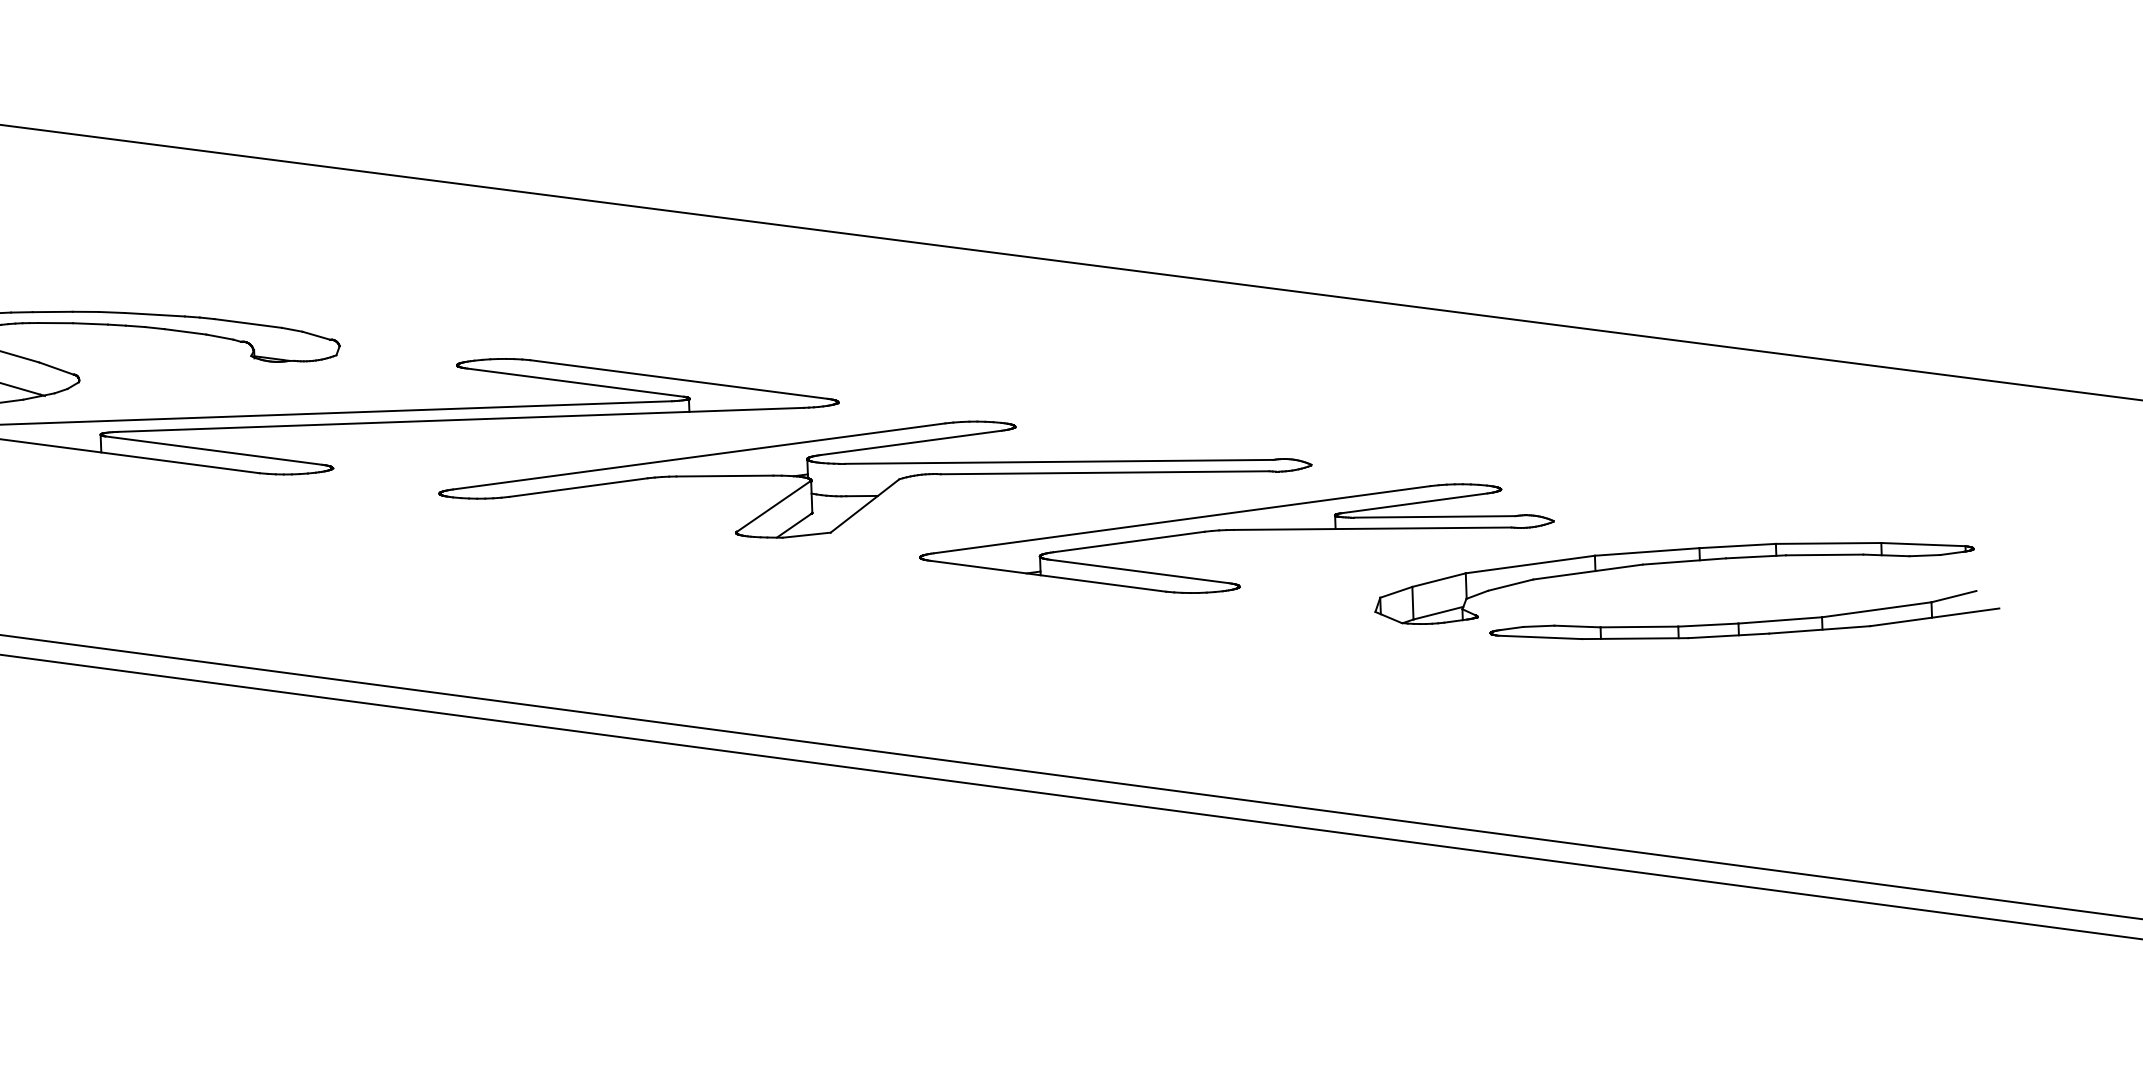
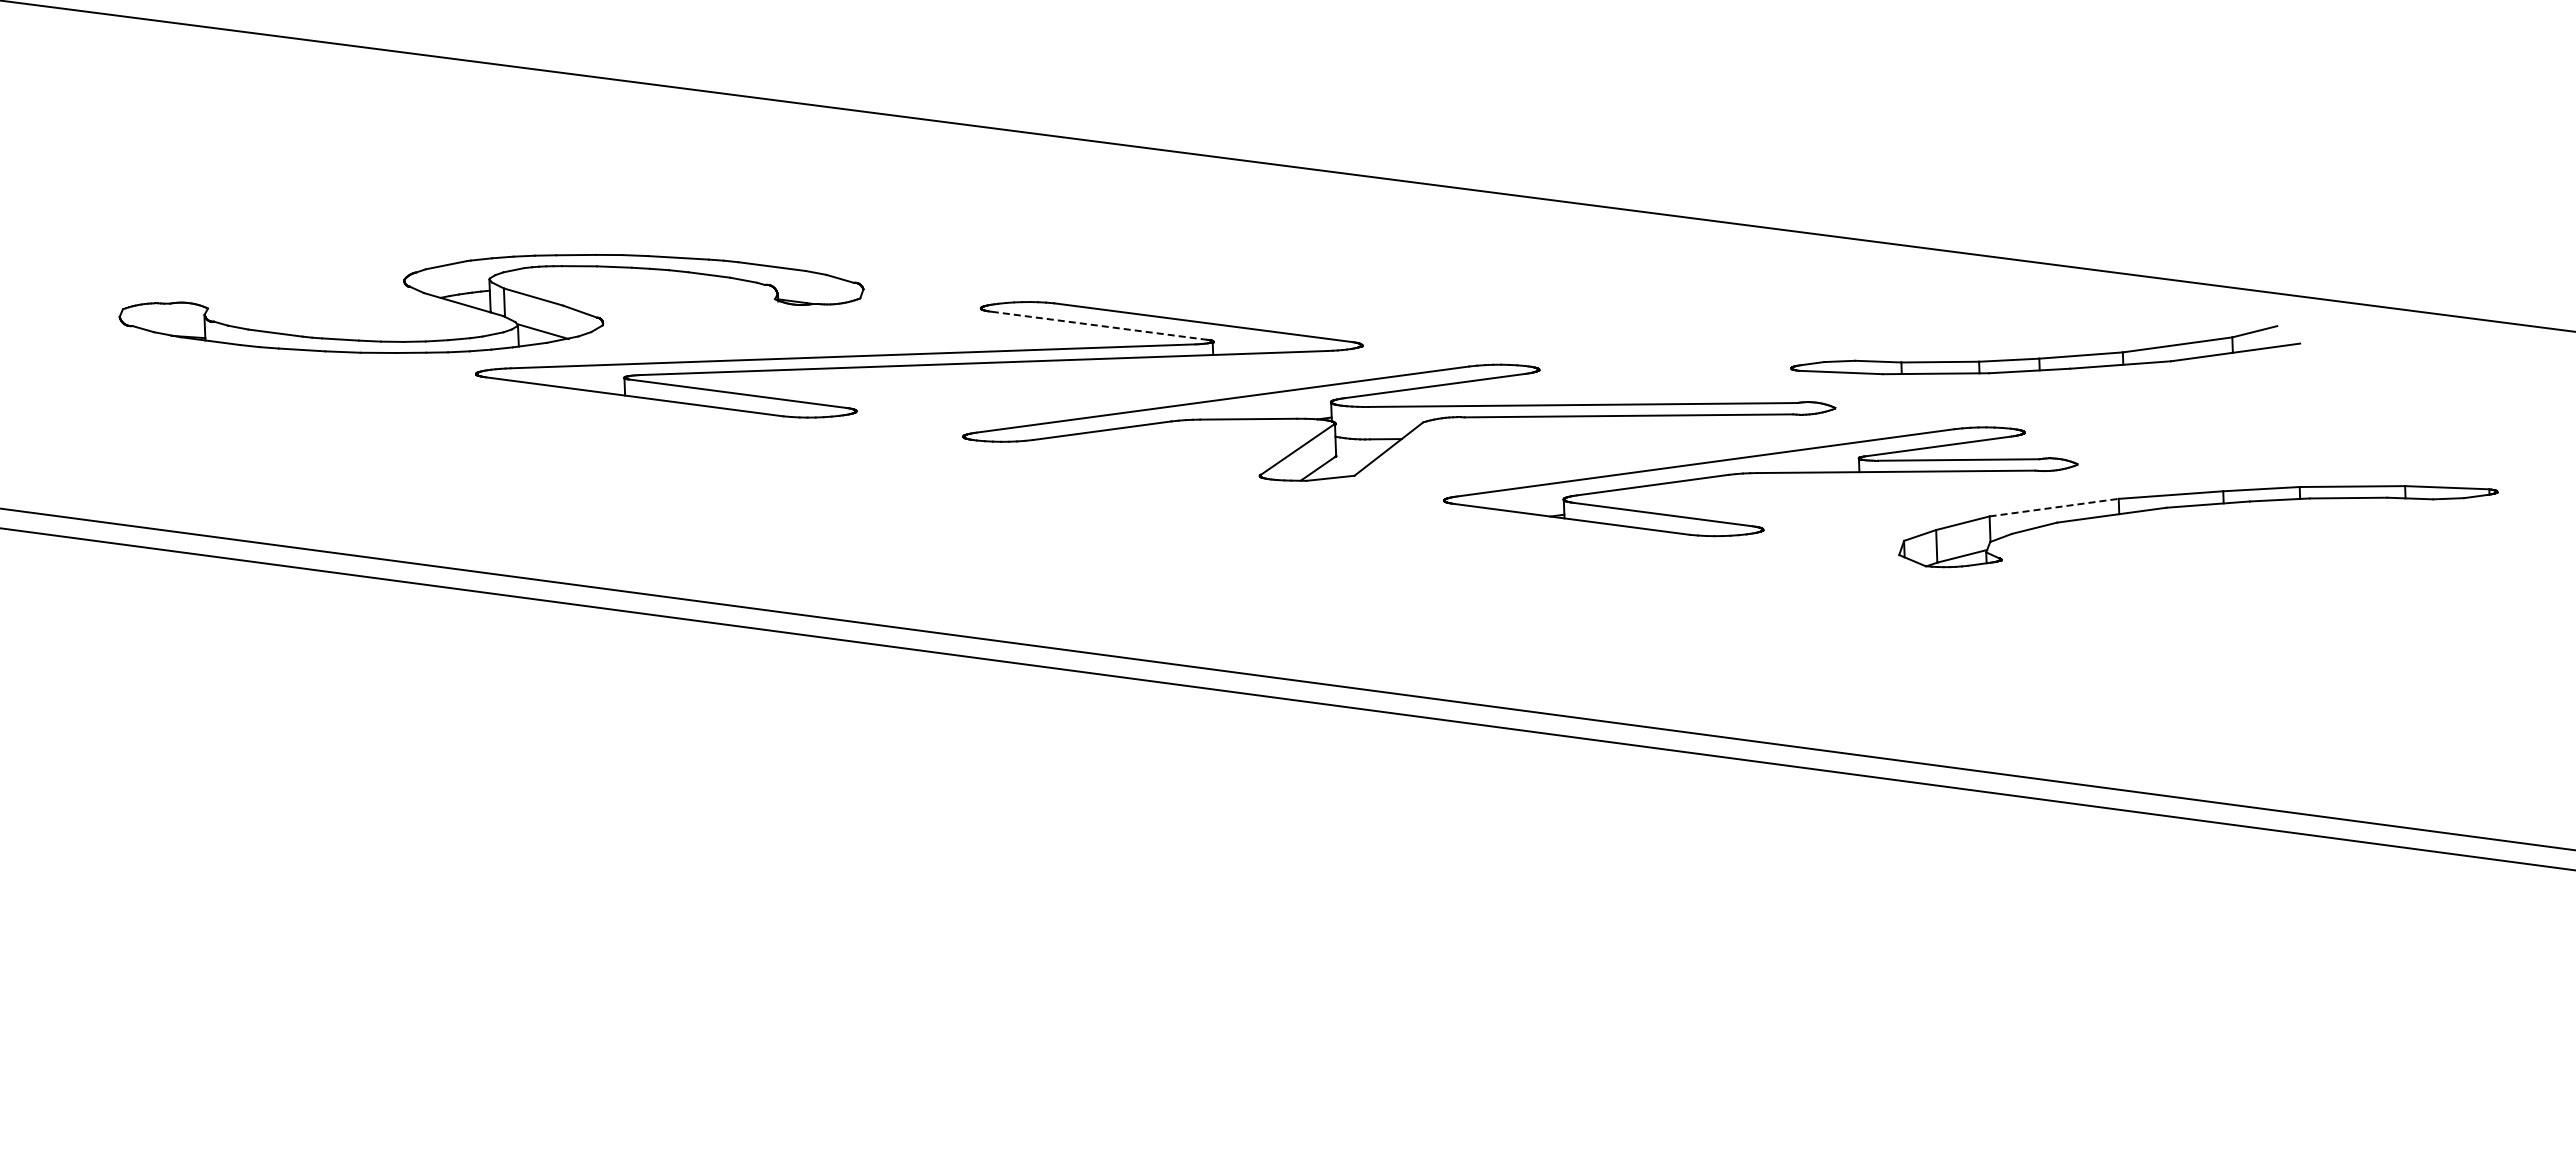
line: (574, 382) -> (1098, 325), solid -> dashed
line: (1530, 564) -> (2054, 507), solid -> dashed
part: (1744, 622) -> (2045, 357), moved

